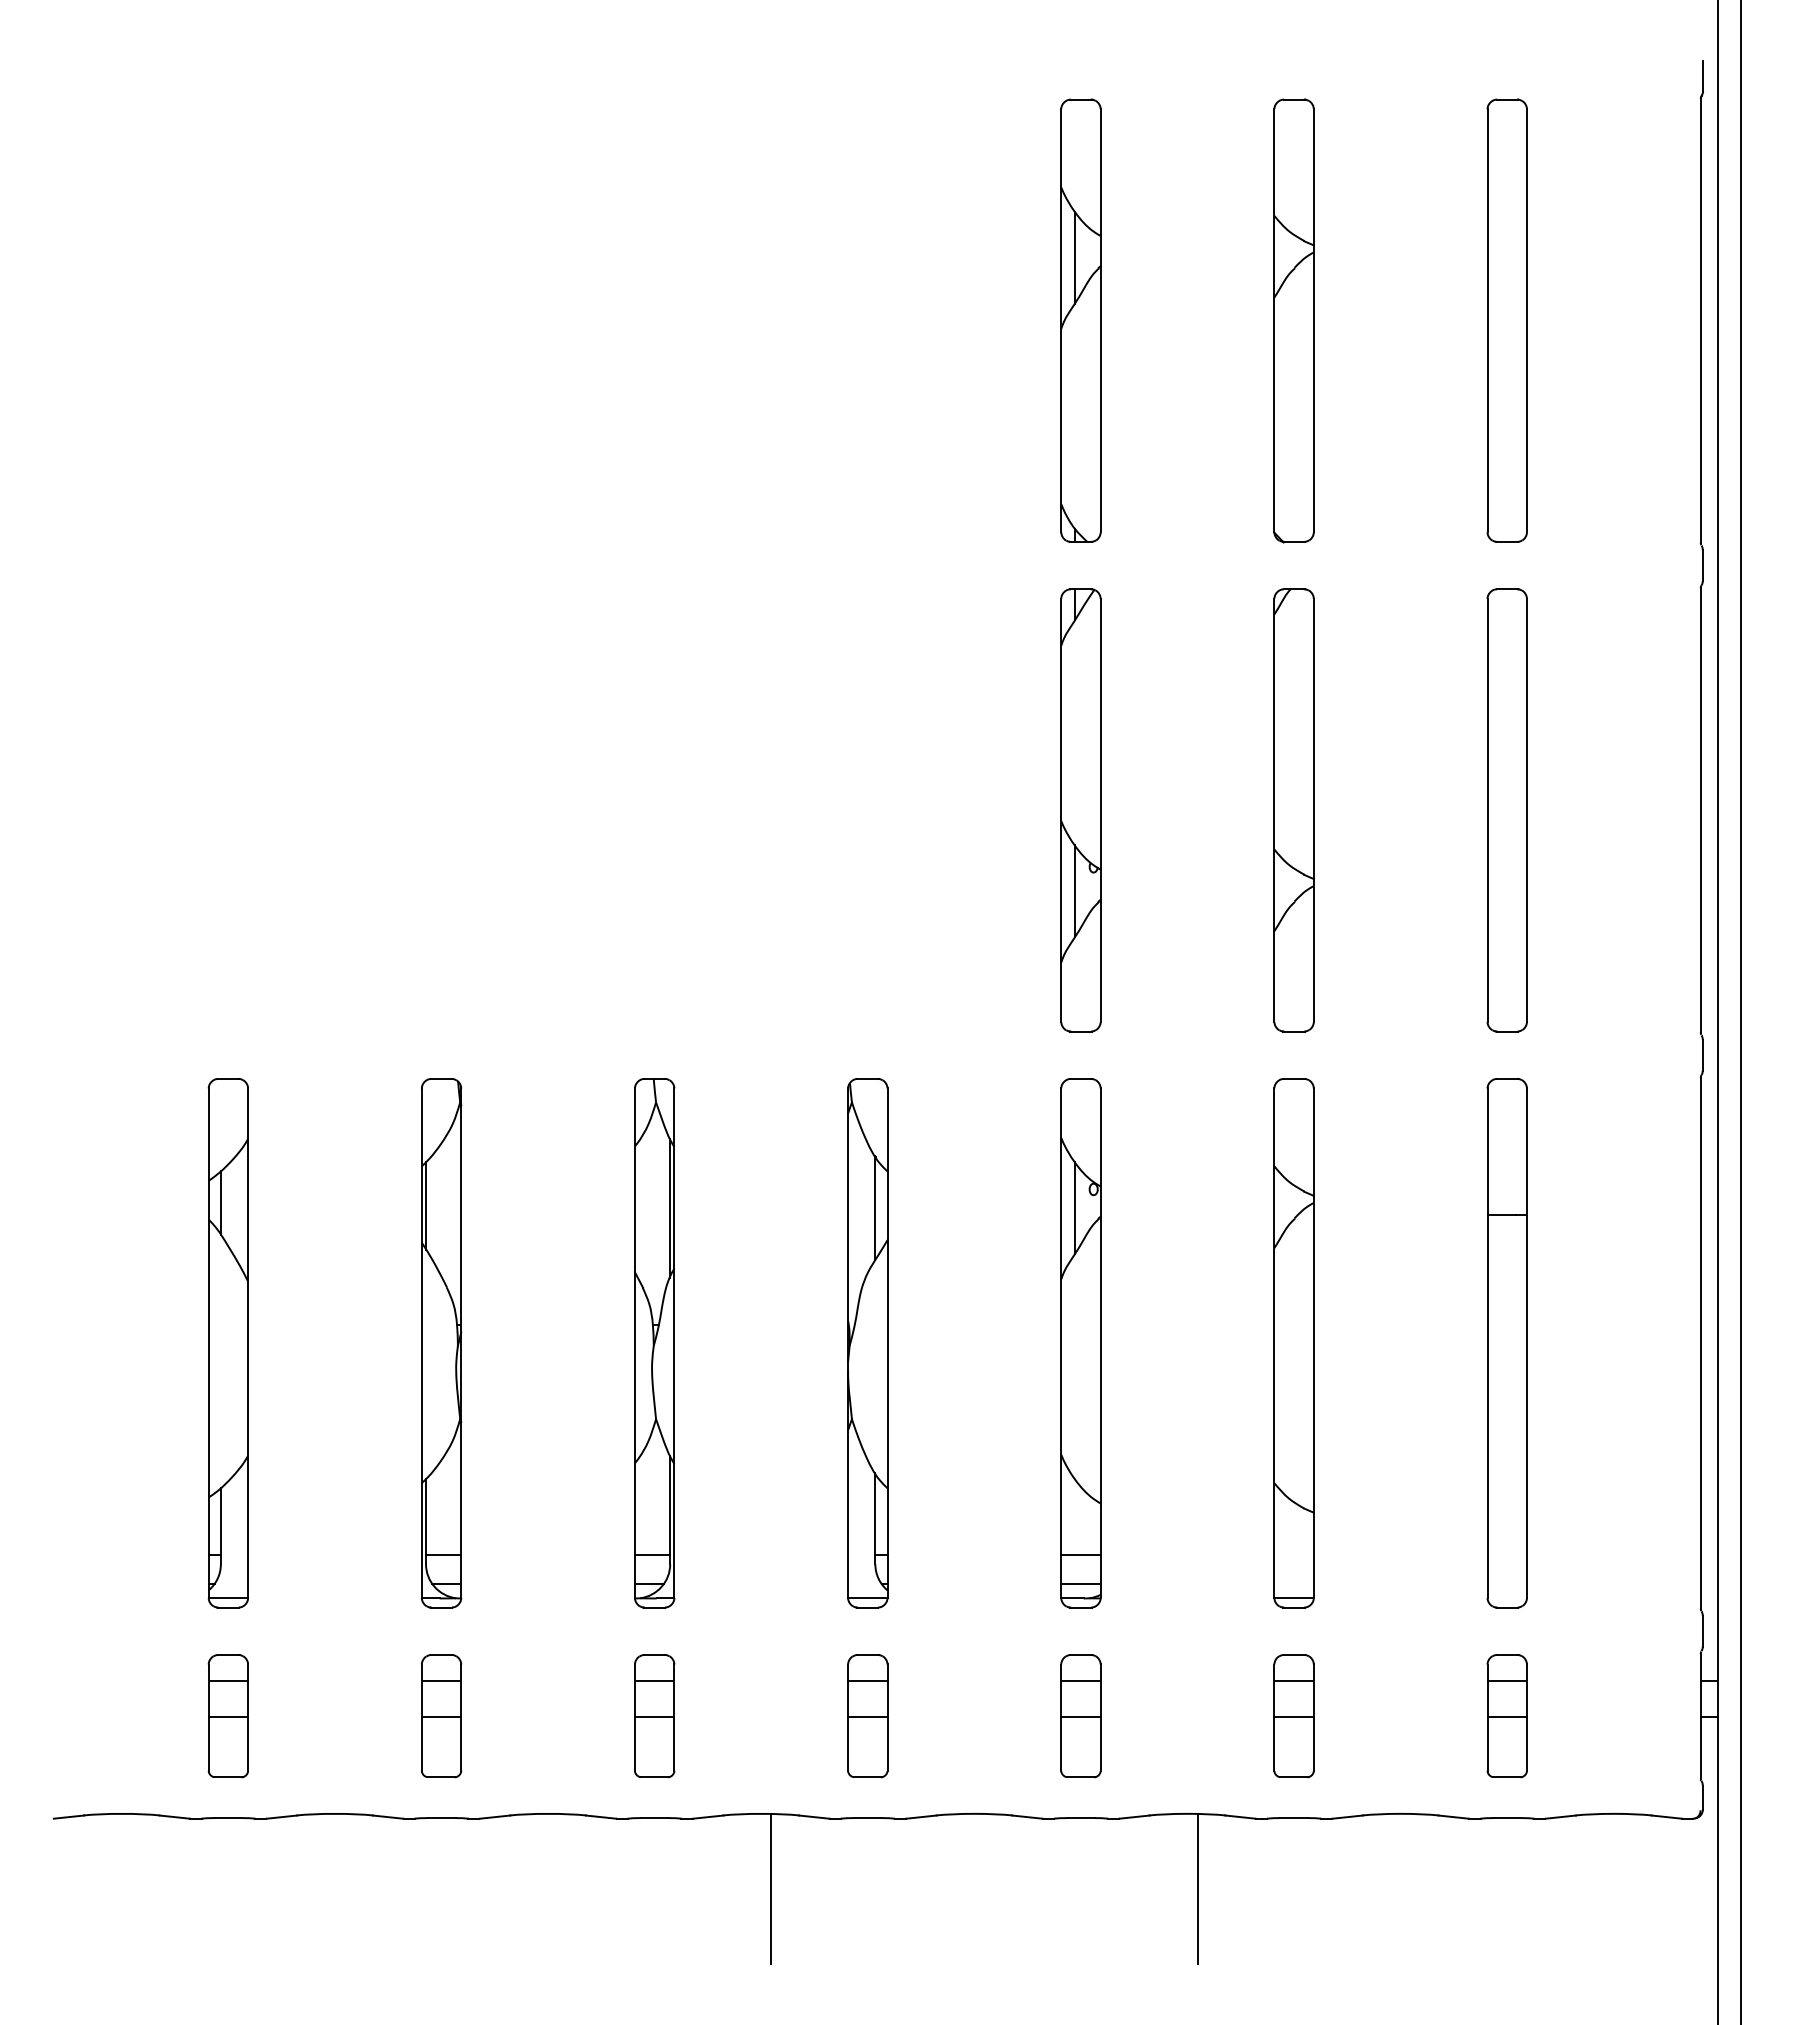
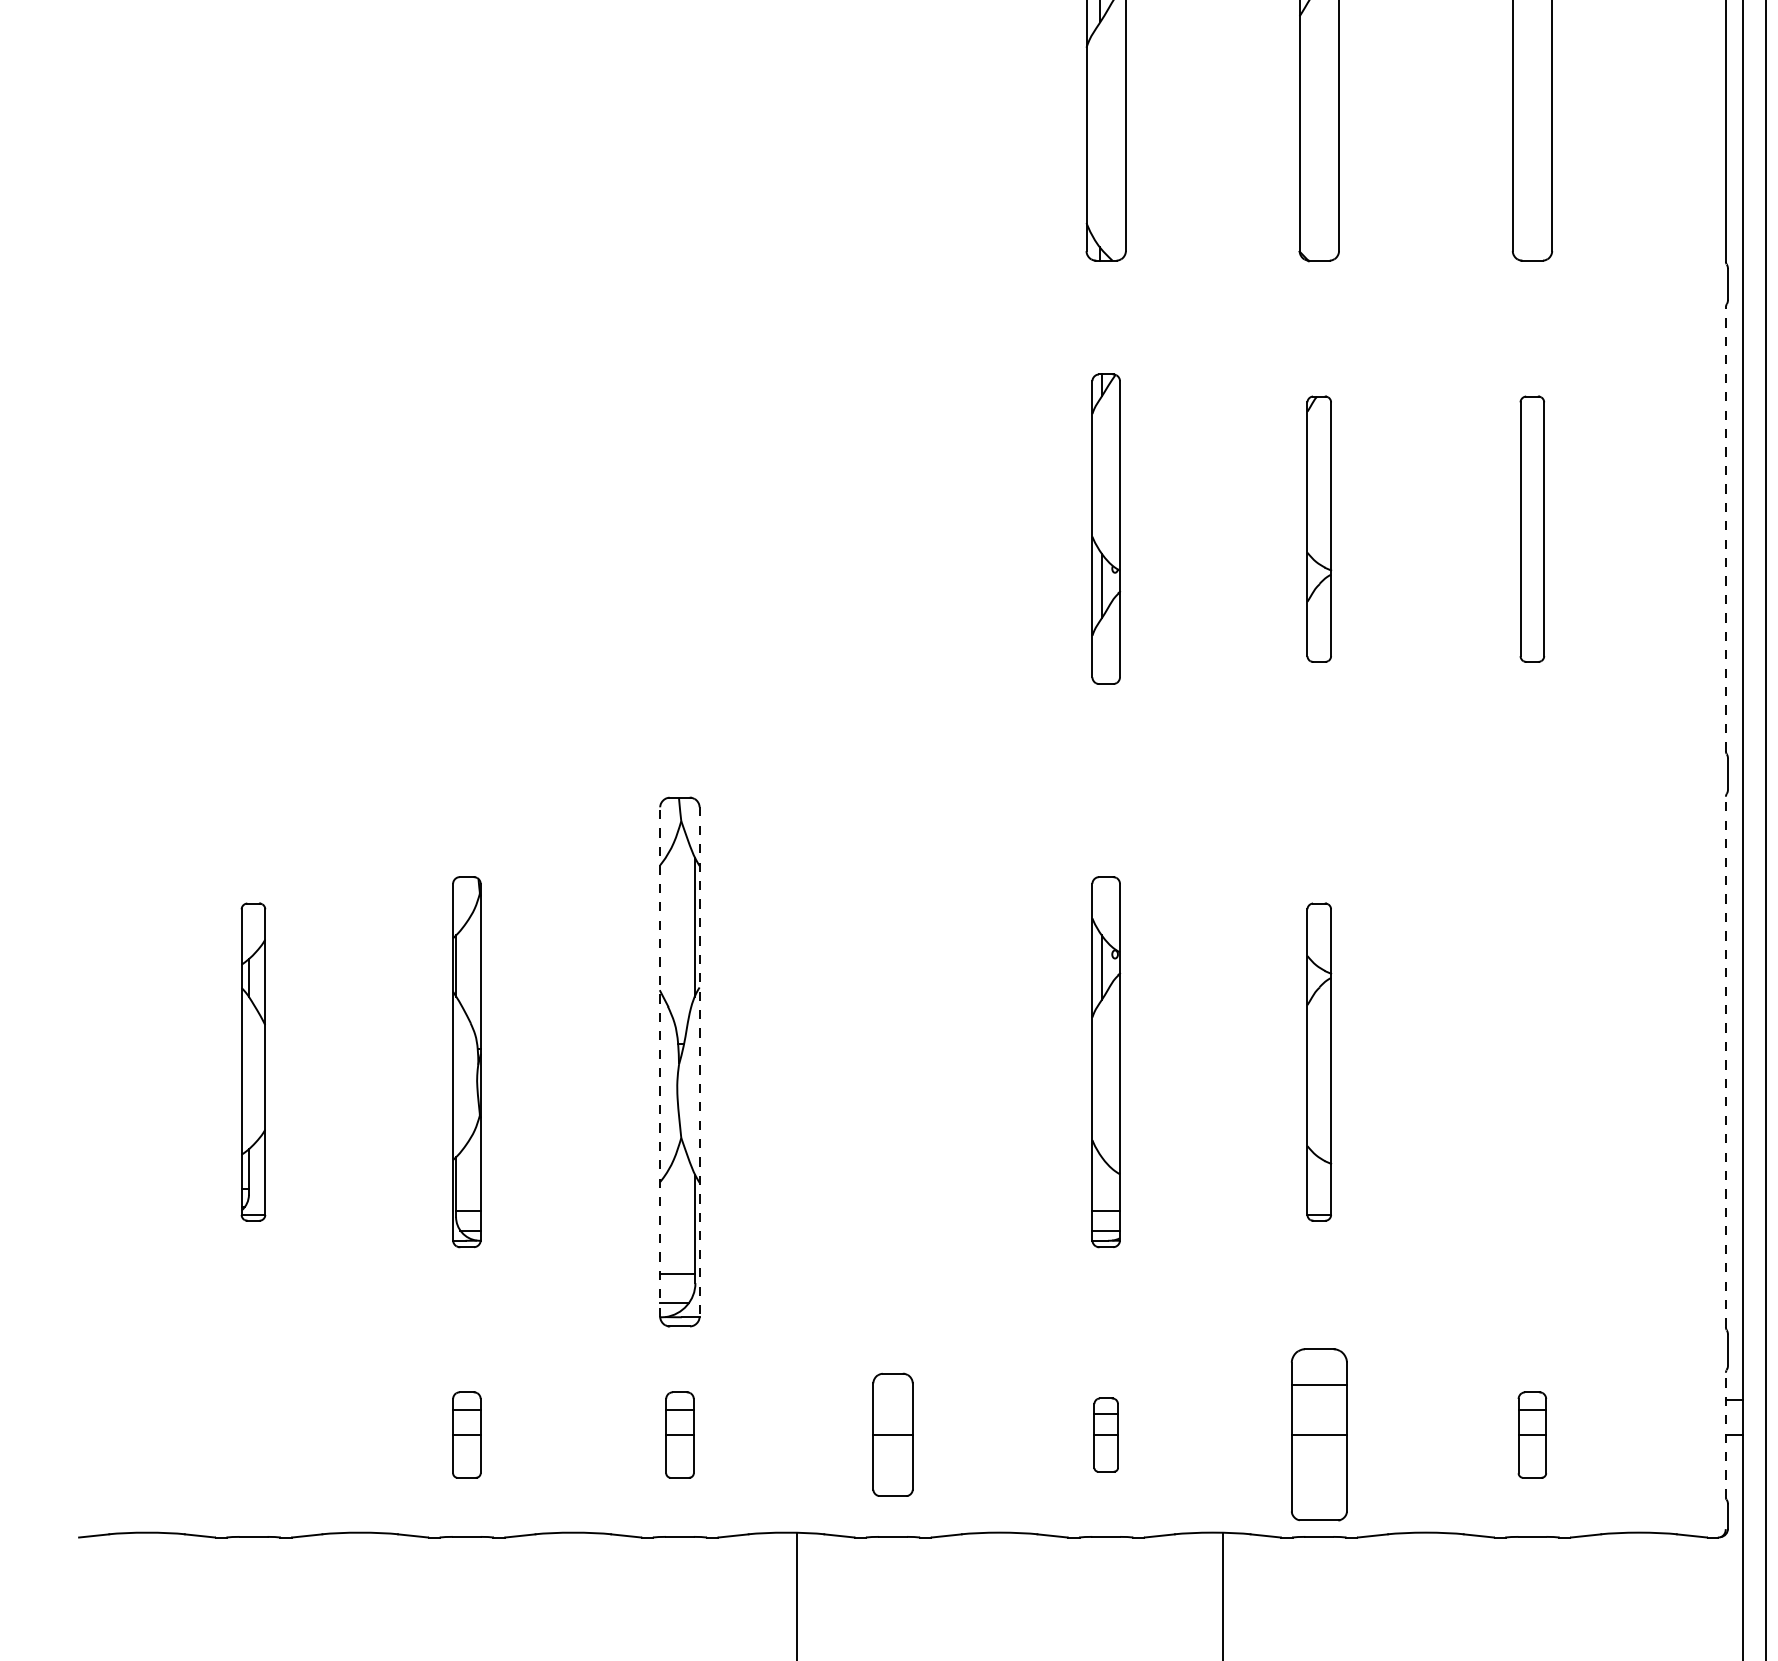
line: (1700, 809) -> (1725, 528), solid -> dashed
part: (1080, 810) -> (1105, 529), size x0.7
part: (1293, 810) -> (1318, 529), size x0.6
part: (1506, 810) -> (1531, 529), size x0.6
part: (227, 1343) -> (252, 1062), size x0.6
part: (441, 1343) -> (466, 1062), size x0.7
line: (634, 1343) -> (659, 1062), solid -> dashed
line: (674, 1343) -> (699, 1062), solid -> dashed
part: (867, 1343) -> (892, 1062), removed
part: (1080, 1343) -> (1105, 1062), size x0.7
part: (1293, 1343) -> (1318, 1062), size x0.6
part: (1506, 1343) -> (1531, 1062), removed
line: (1700, 1343) -> (1725, 1062), solid -> dashed
line: (867, 1680) -> (892, 1399), removed
part: (227, 1716) -> (252, 1435), removed
part: (441, 1716) -> (466, 1435), size x0.7
part: (654, 1716) -> (679, 1435), size x0.7
part: (1080, 1716) -> (1105, 1435), size x0.6
part: (1293, 1716) -> (1318, 1435), size x1.4
part: (1506, 1716) -> (1531, 1435), size x0.7
line: (1700, 1716) -> (1725, 1435), solid -> dashed

